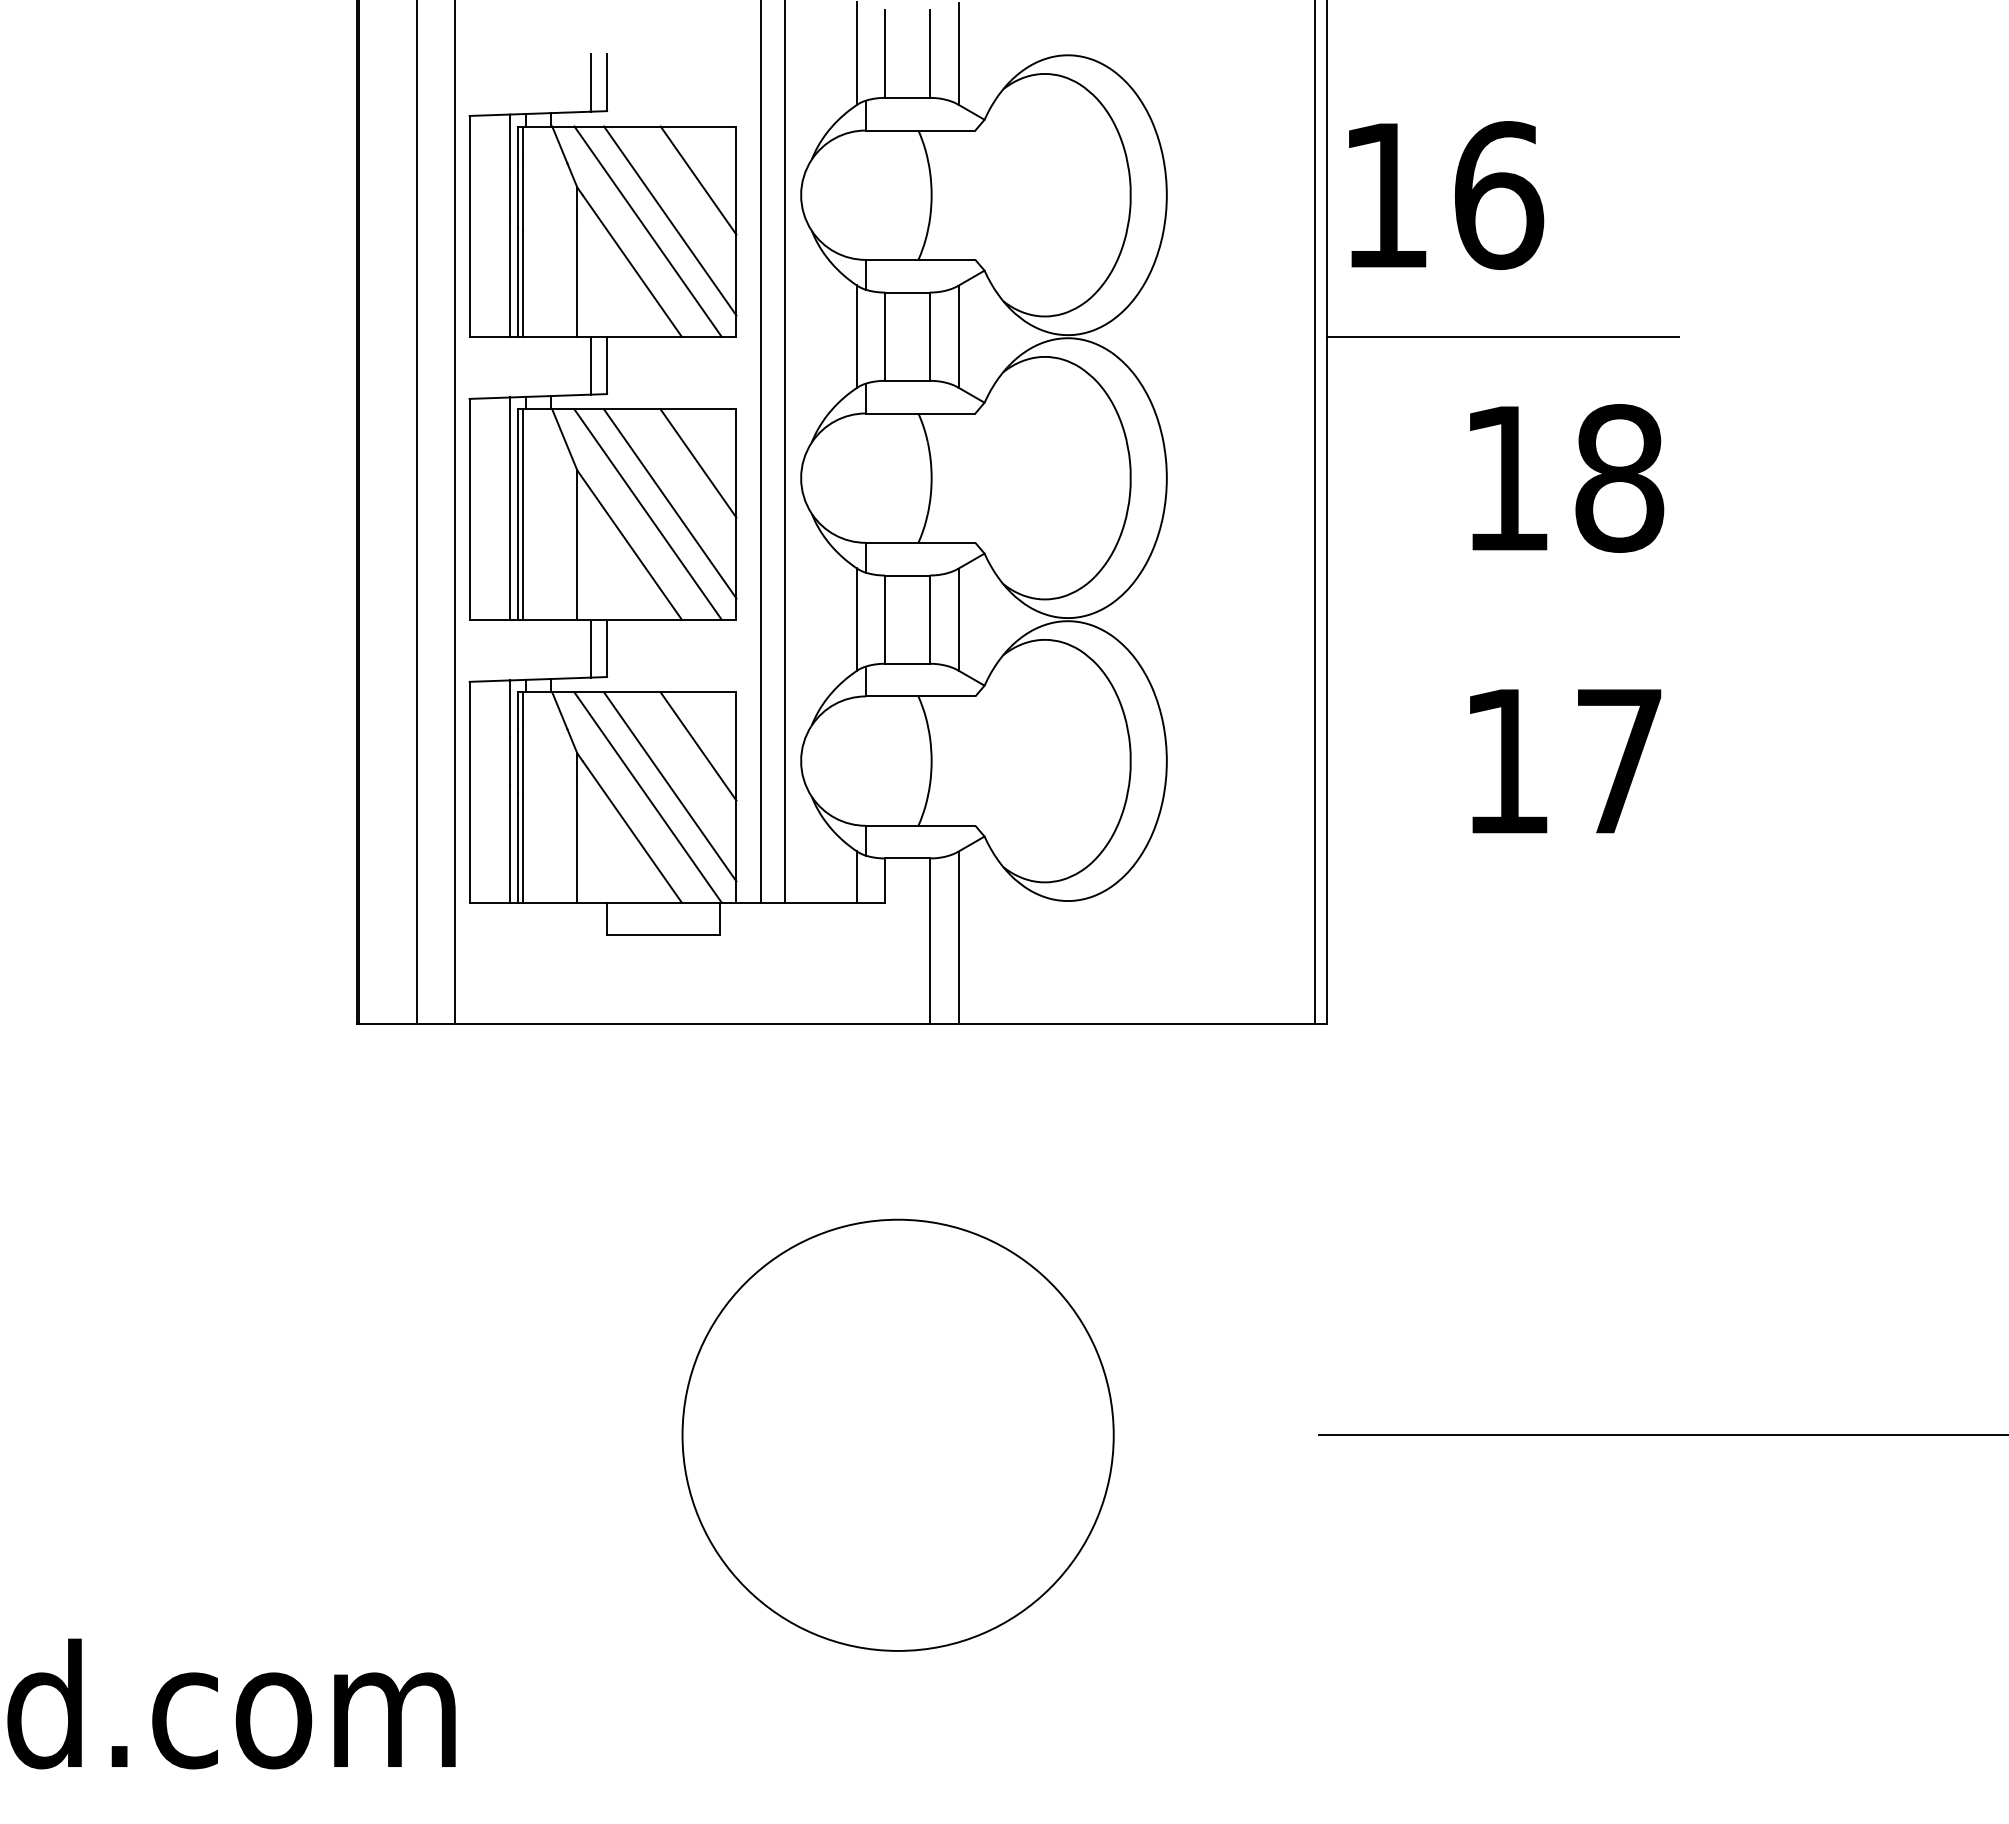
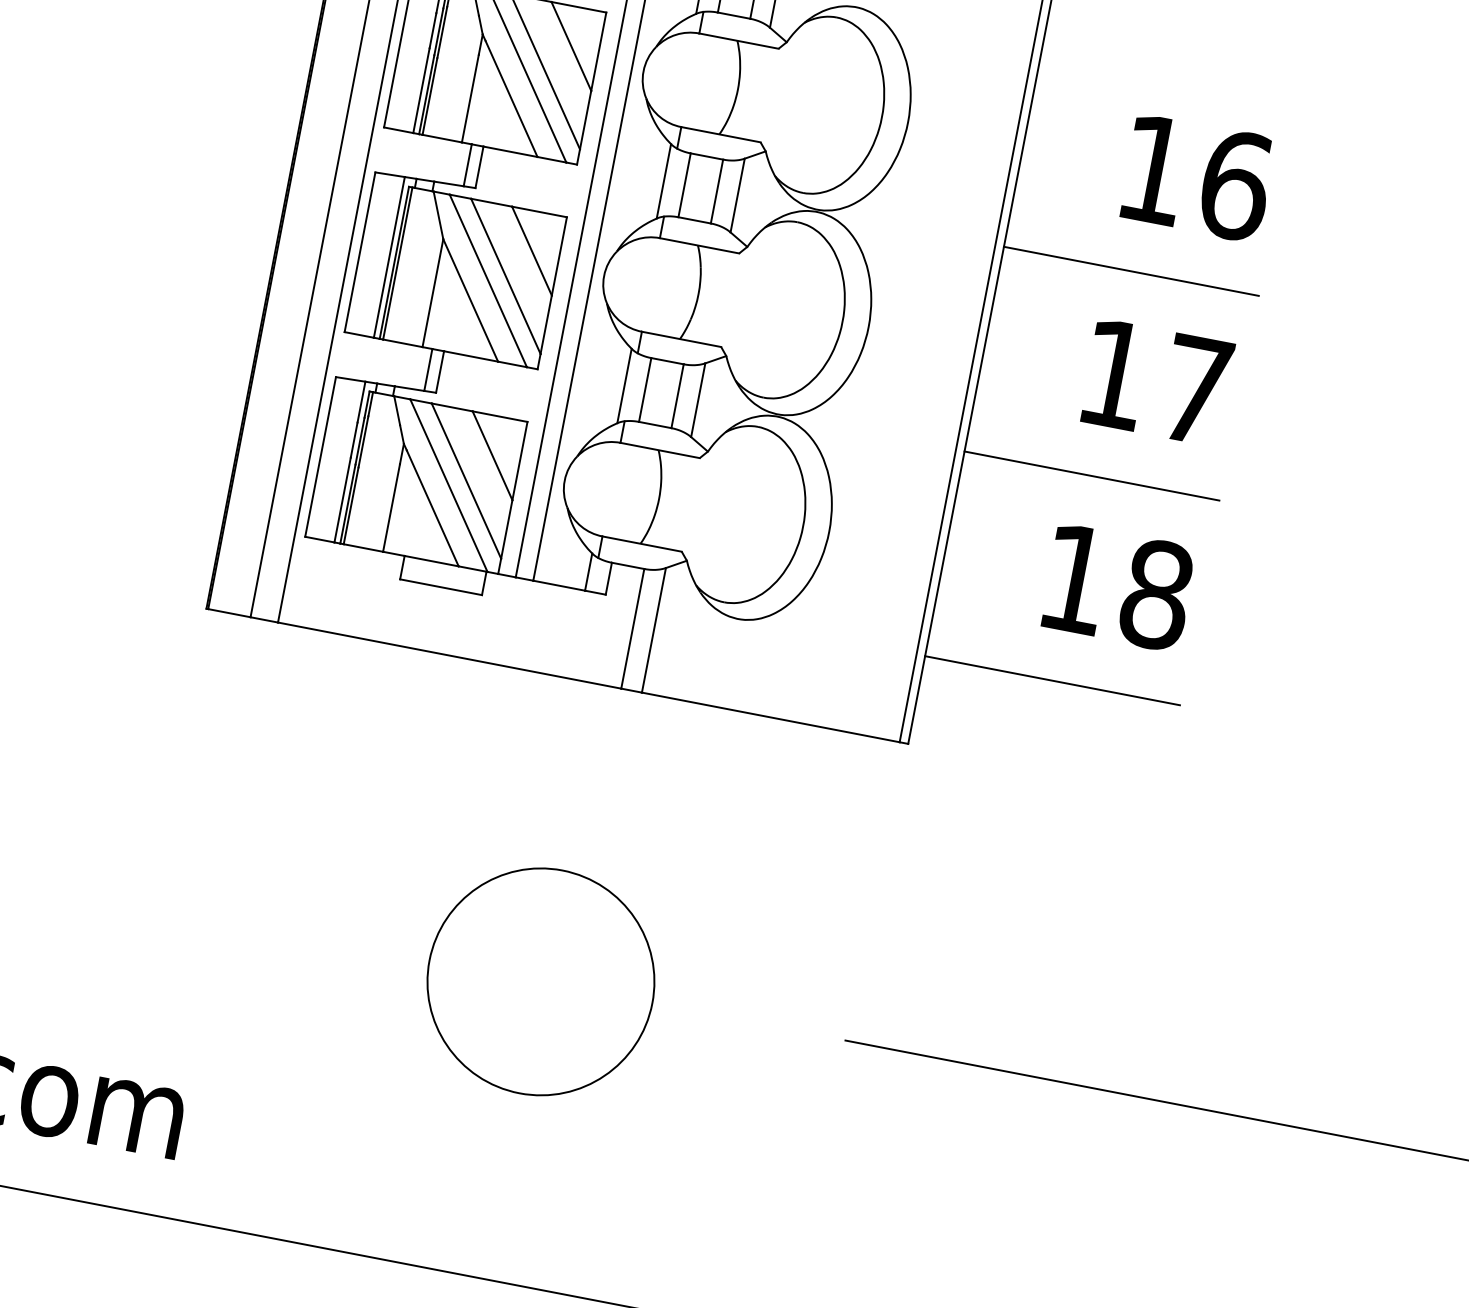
text: (1446, 195) -> (1197, 178), moved
text: (1619, 478) -> (1196, 390), 18 -> 17
line: (1502, 619) -> (1091, 475), added
text: (1619, 760) -> (1156, 594), 17 -> 18
line: (1502, 902) -> (1052, 680), added
circle: (898, 1435) -> (541, 982), size x0.71

